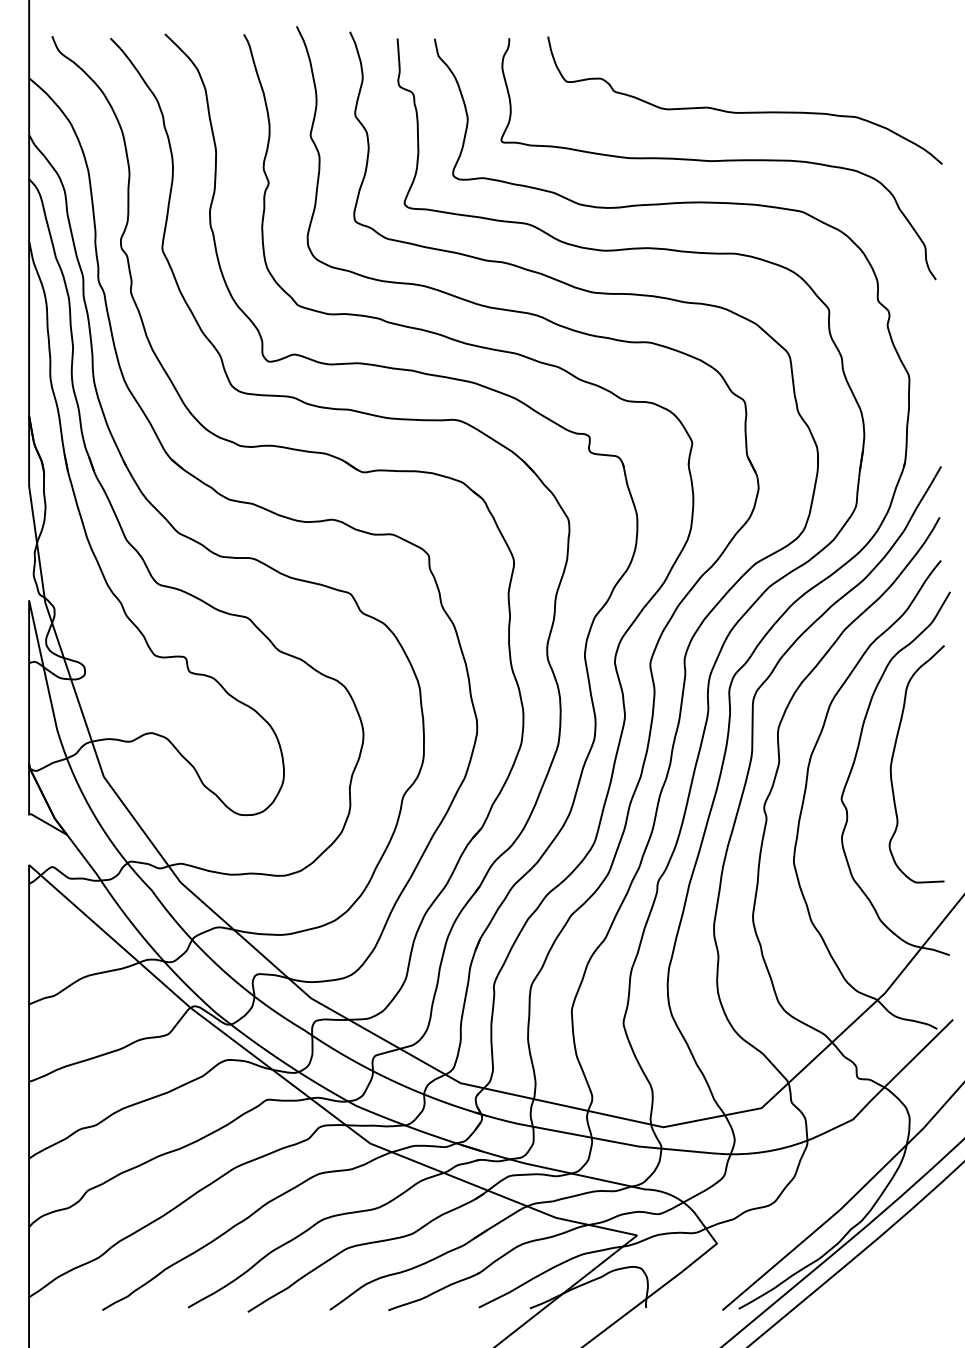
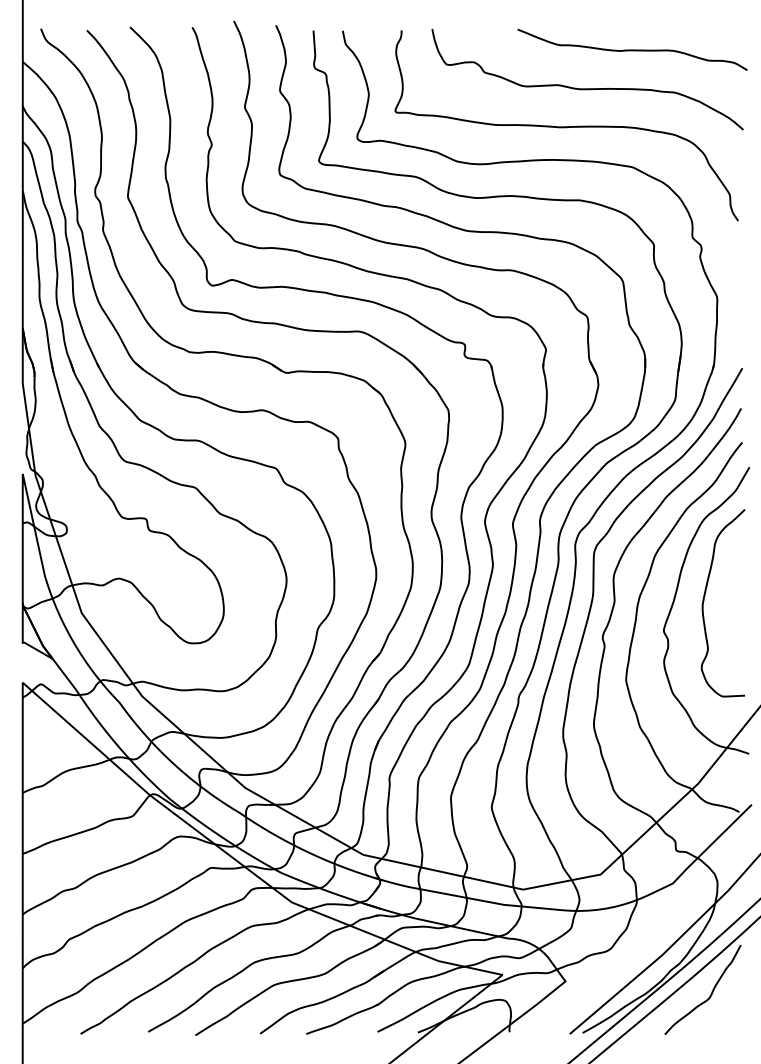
curve: (801, 62) -> (632, 49), added
curve: (900, 1260) -> (710, 994), added

